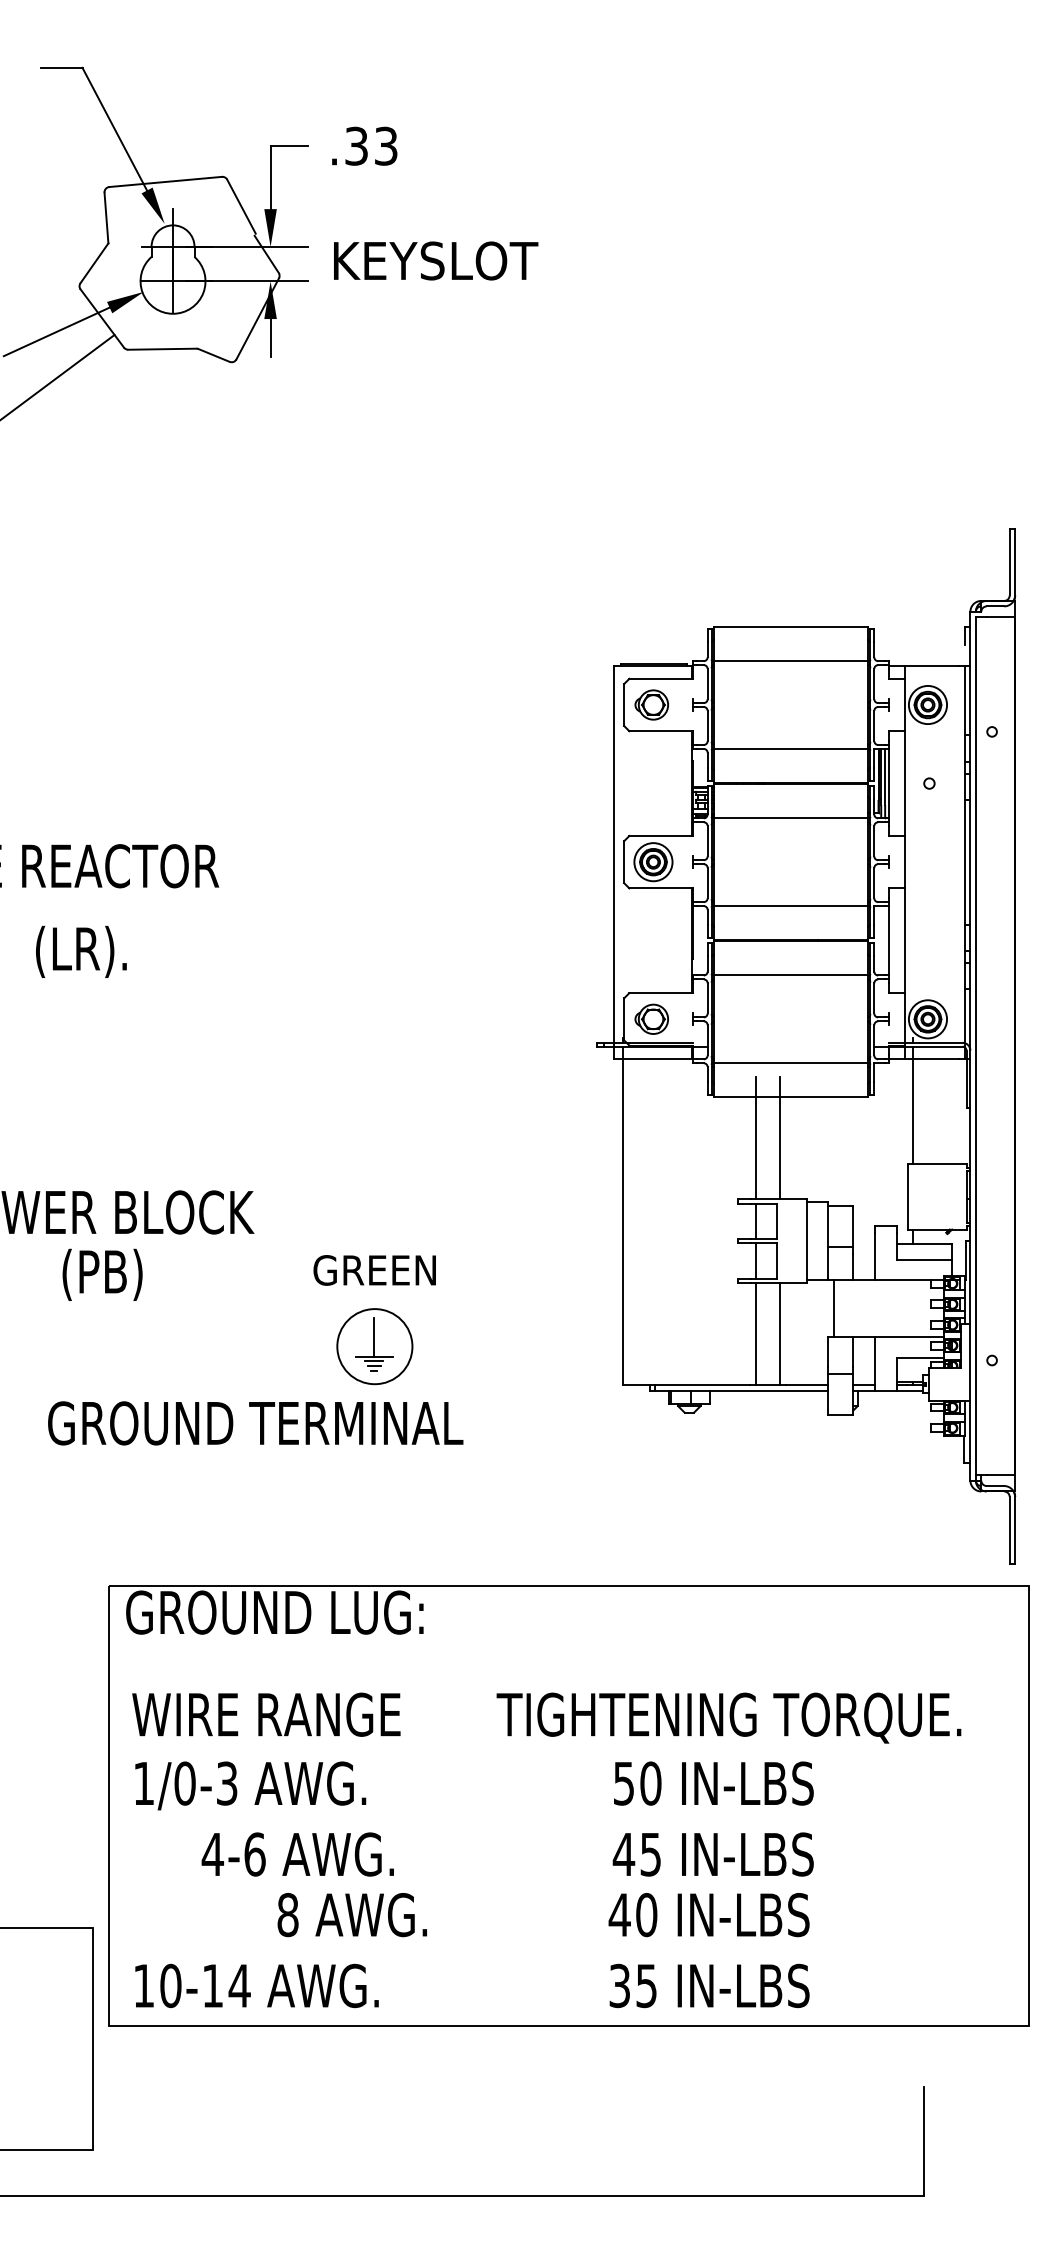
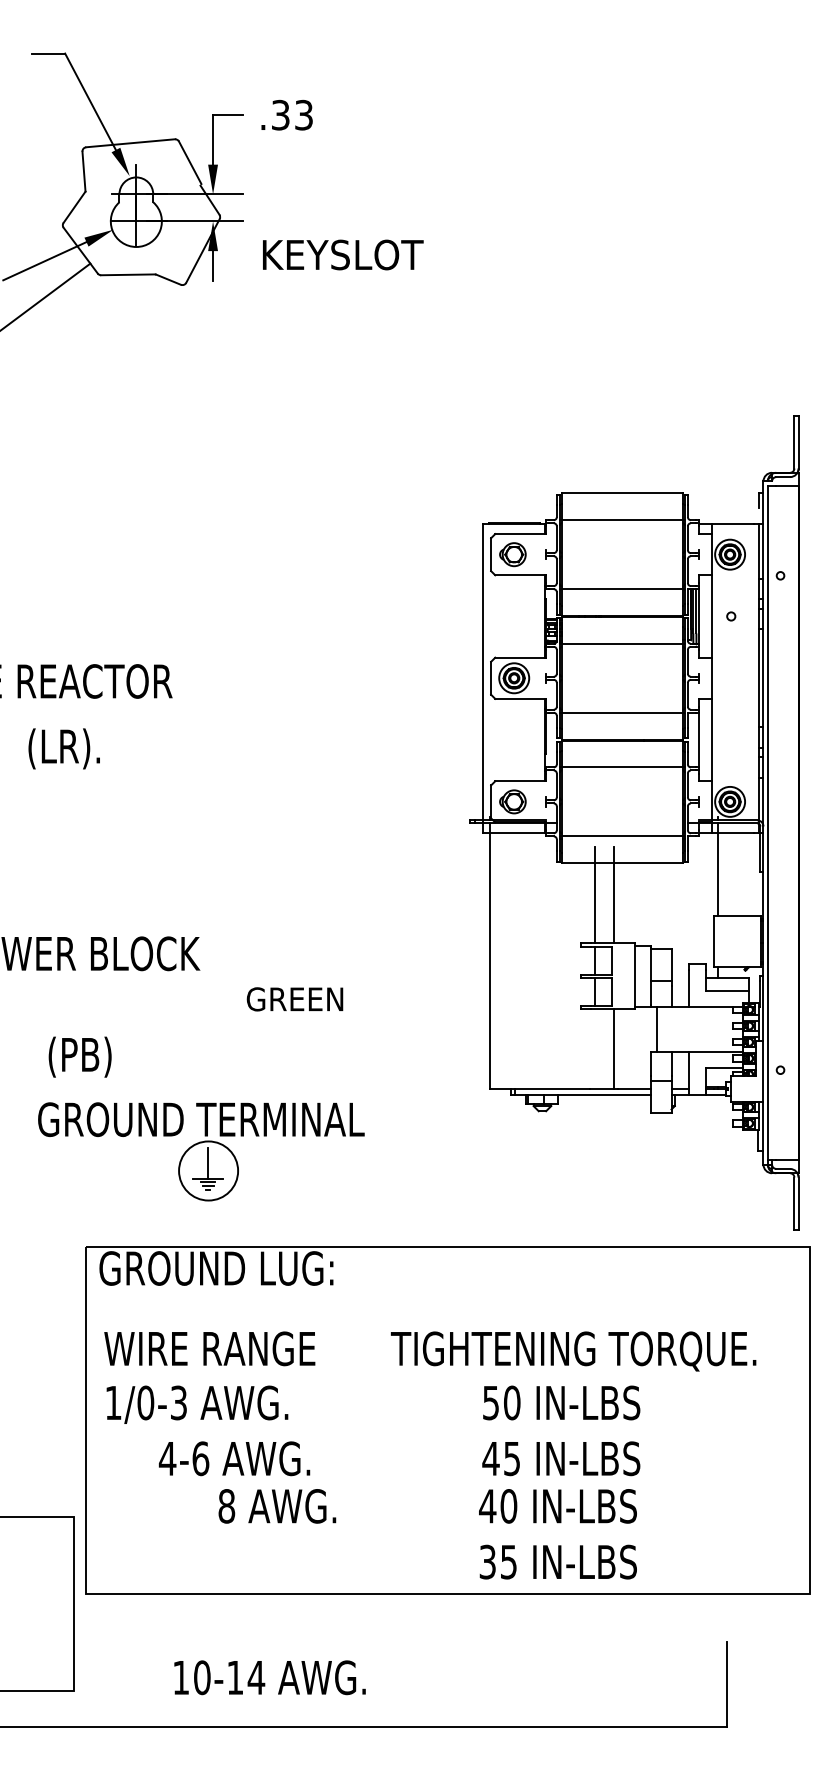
text: (436, 260) -> (343, 254), moved
text: (102, 1274) -> (80, 1056), moved
line: (755, 1333) -> (594, 1048), removed
part: (374, 1346) -> (208, 1170), moved
text: (256, 1985) -> (269, 1677), moved

